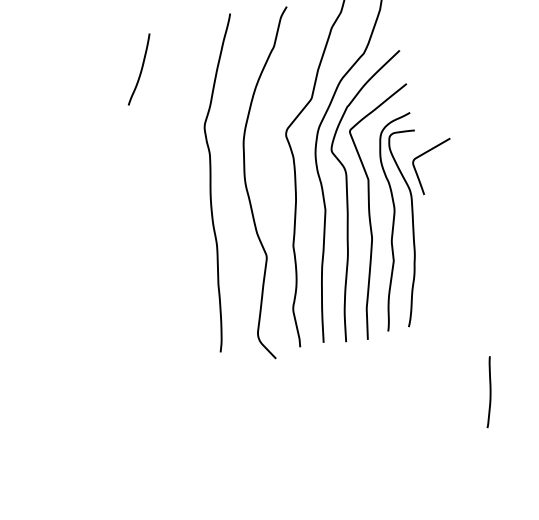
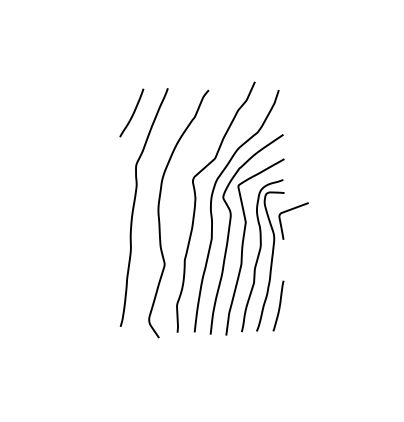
curve: (140, 70) -> (132, 113), moved
curve: (489, 391) -> (279, 305), moved

